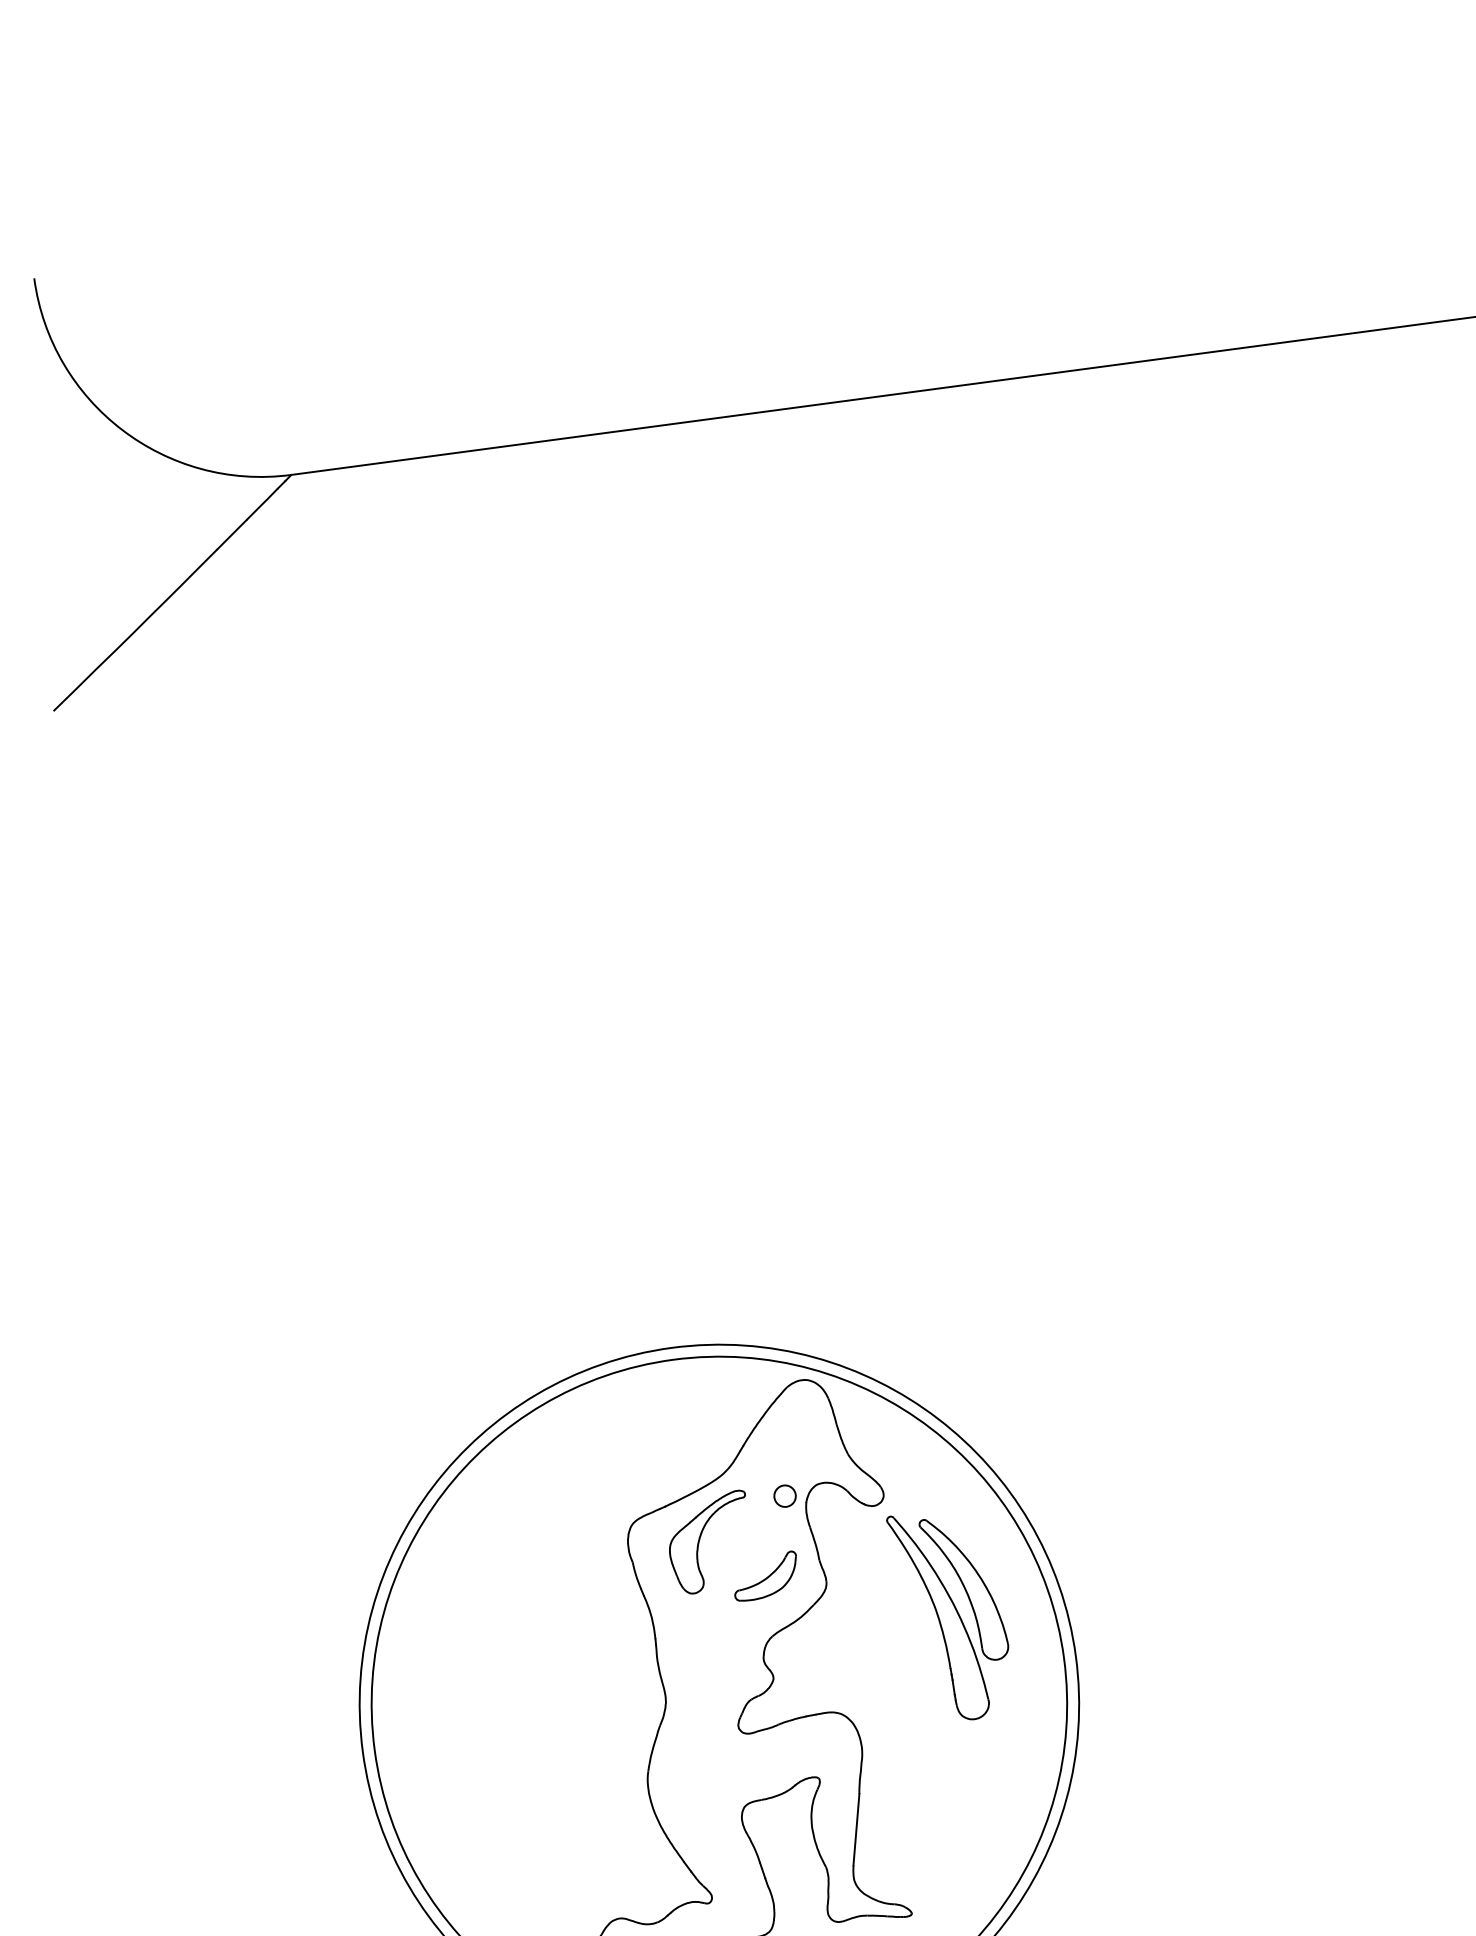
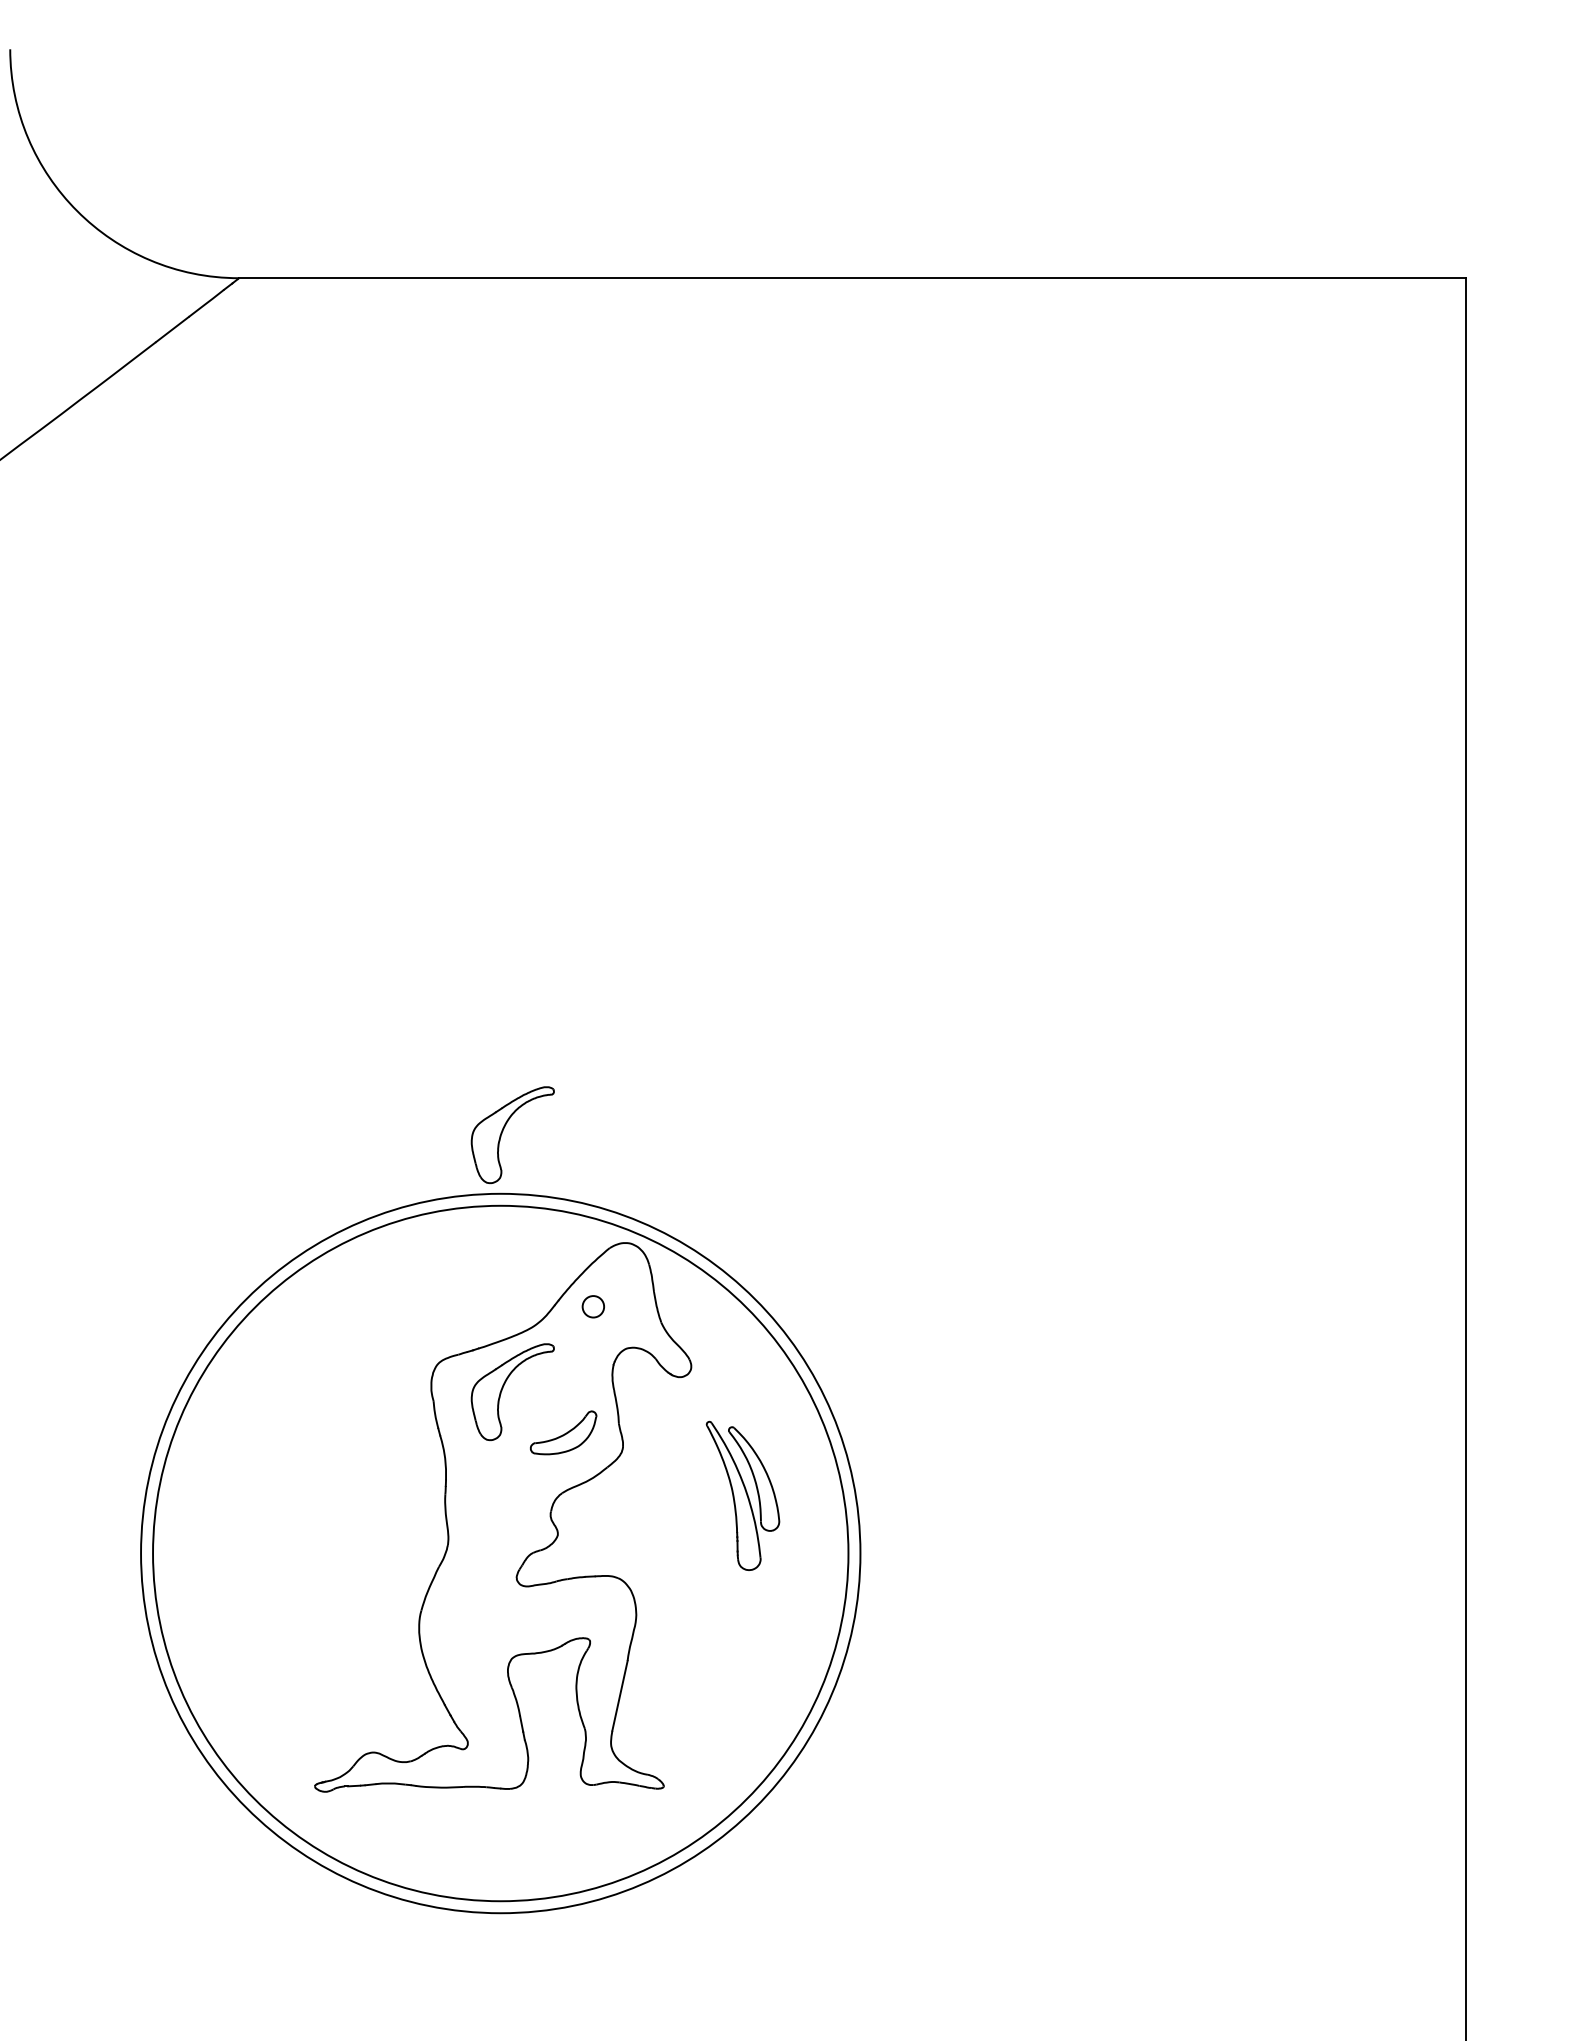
part: (666, 1285) -> (503, 1131), added
circle: (784, 1496) -> (592, 1306), moved
part: (951, 1614) -> (742, 1495), size x0.7

